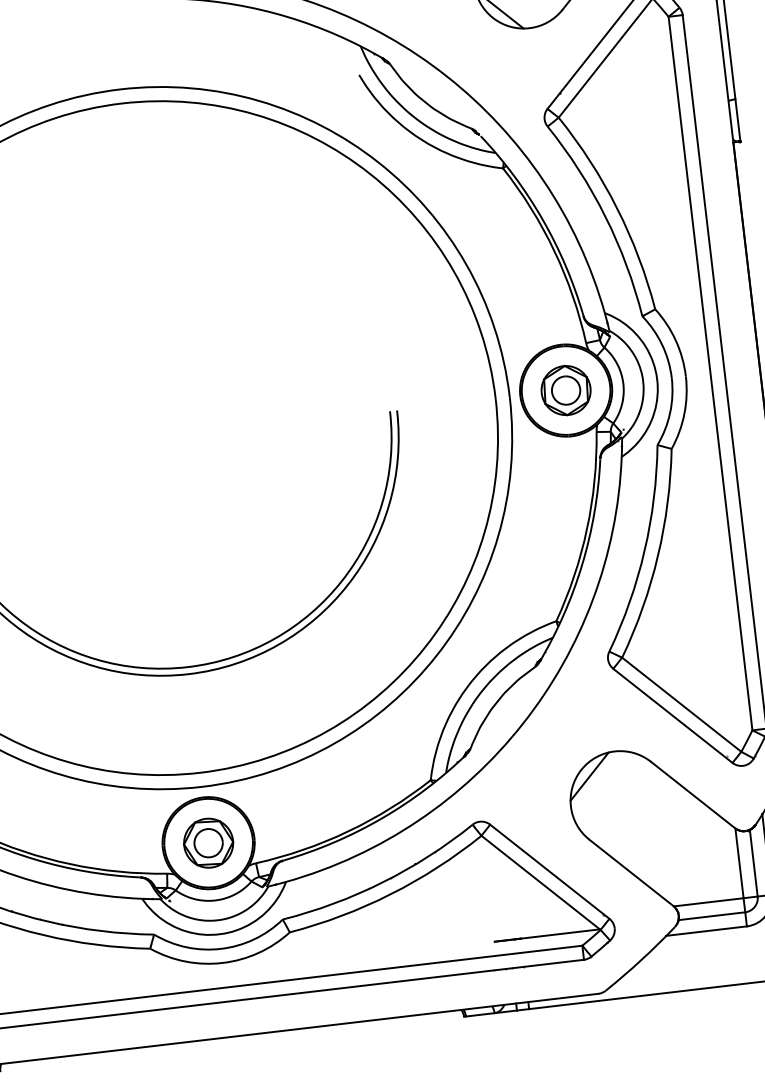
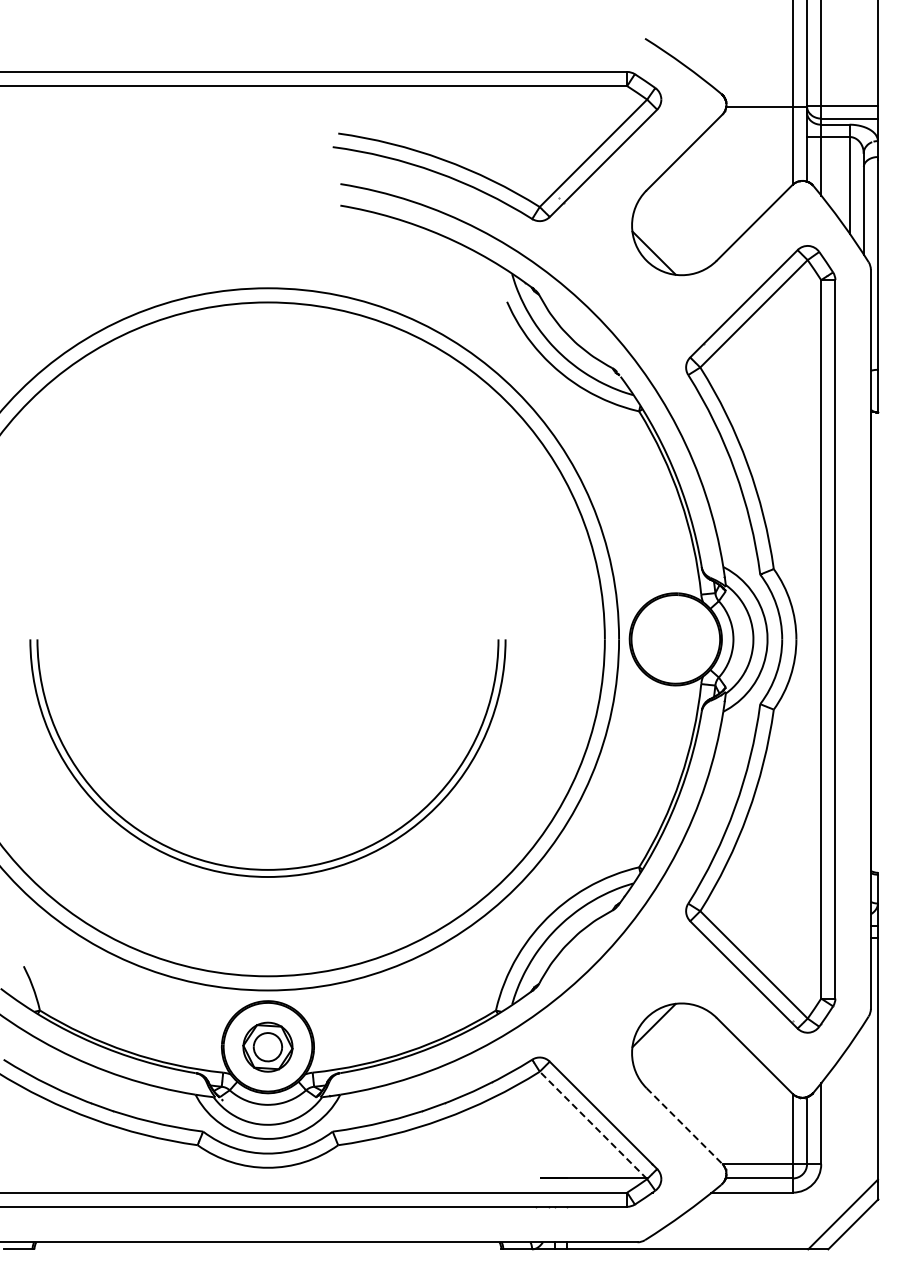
part: (565, 389) -> (675, 638), removed
line: (631, 873) -> (684, 1126), solid -> dashed
line: (541, 882) -> (593, 1125), solid -> dashed

